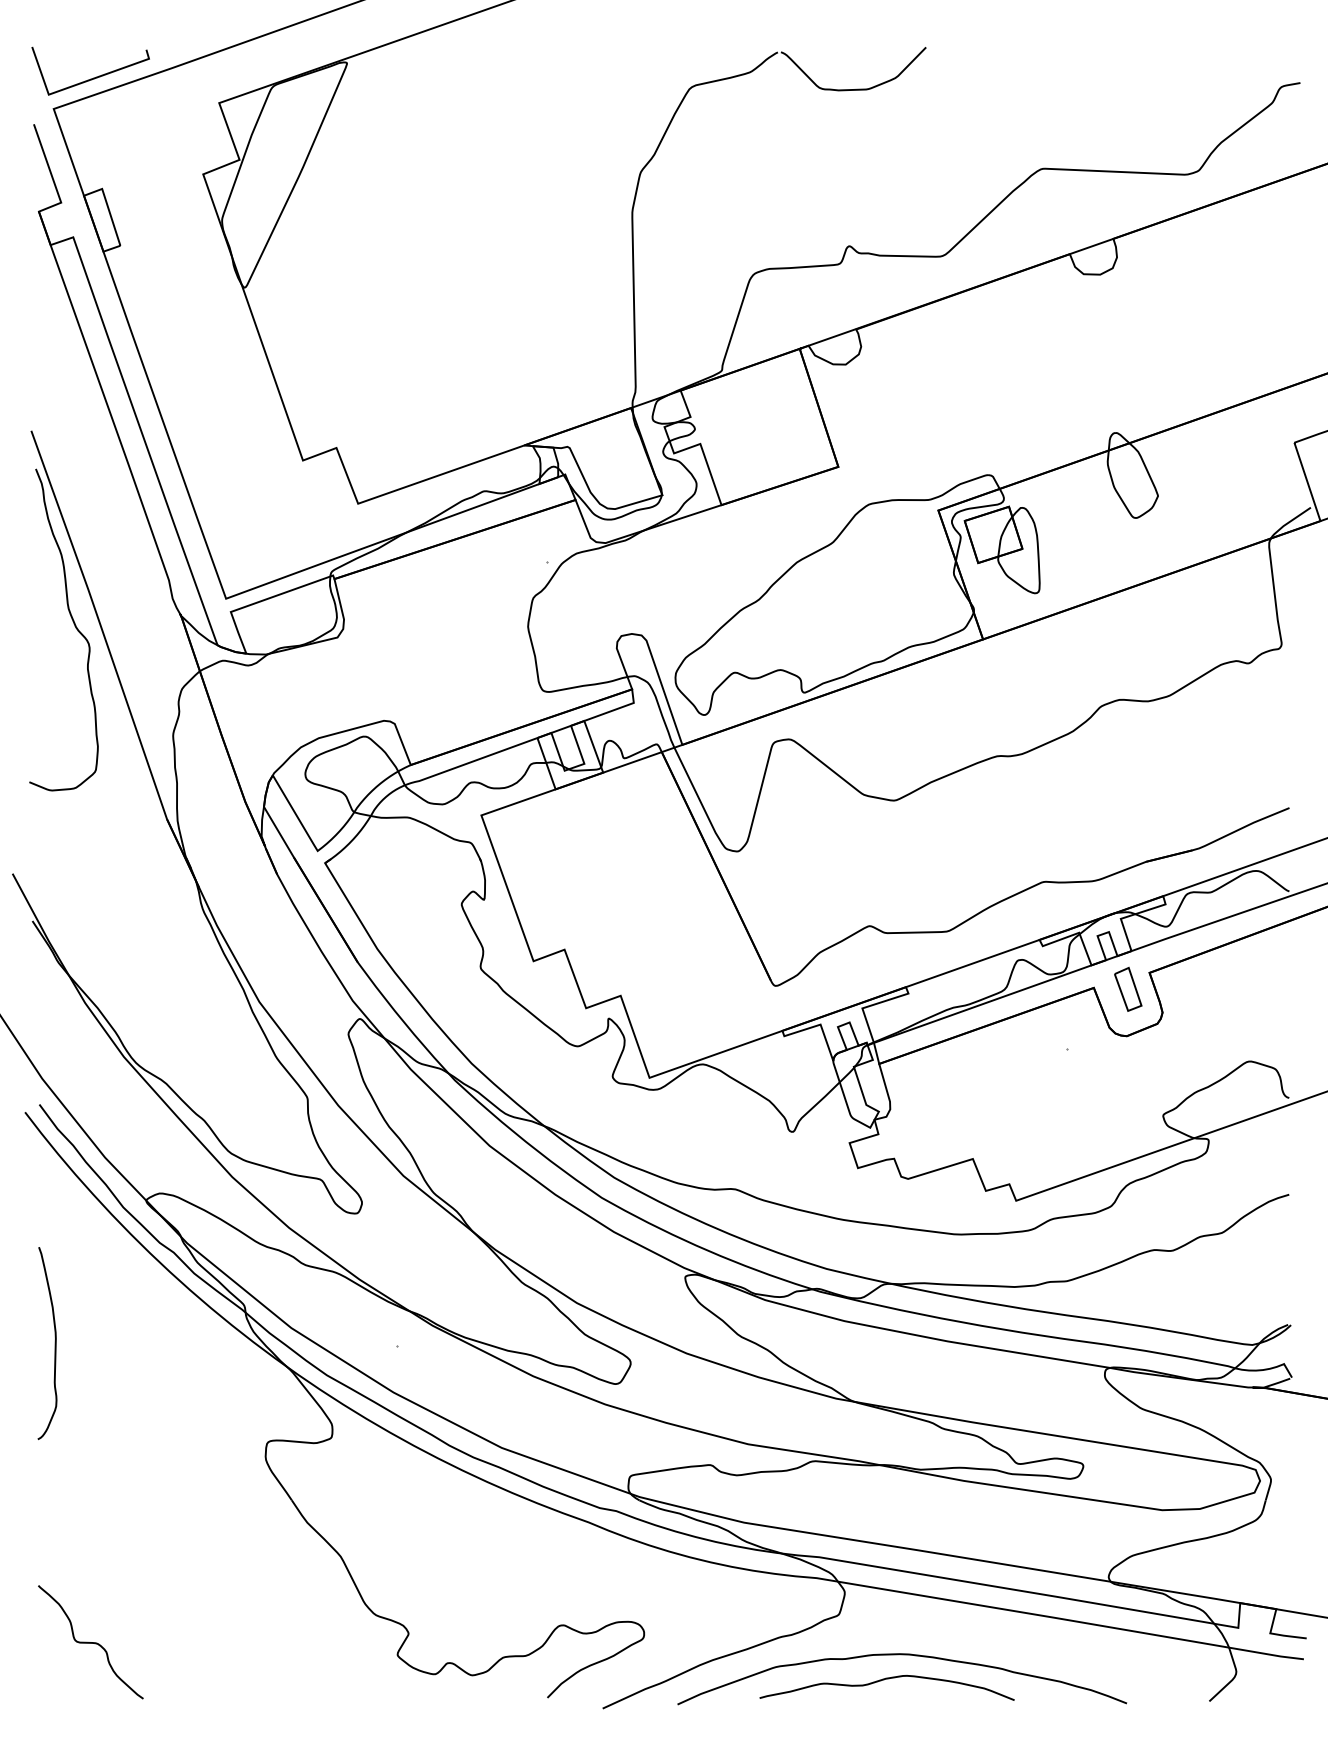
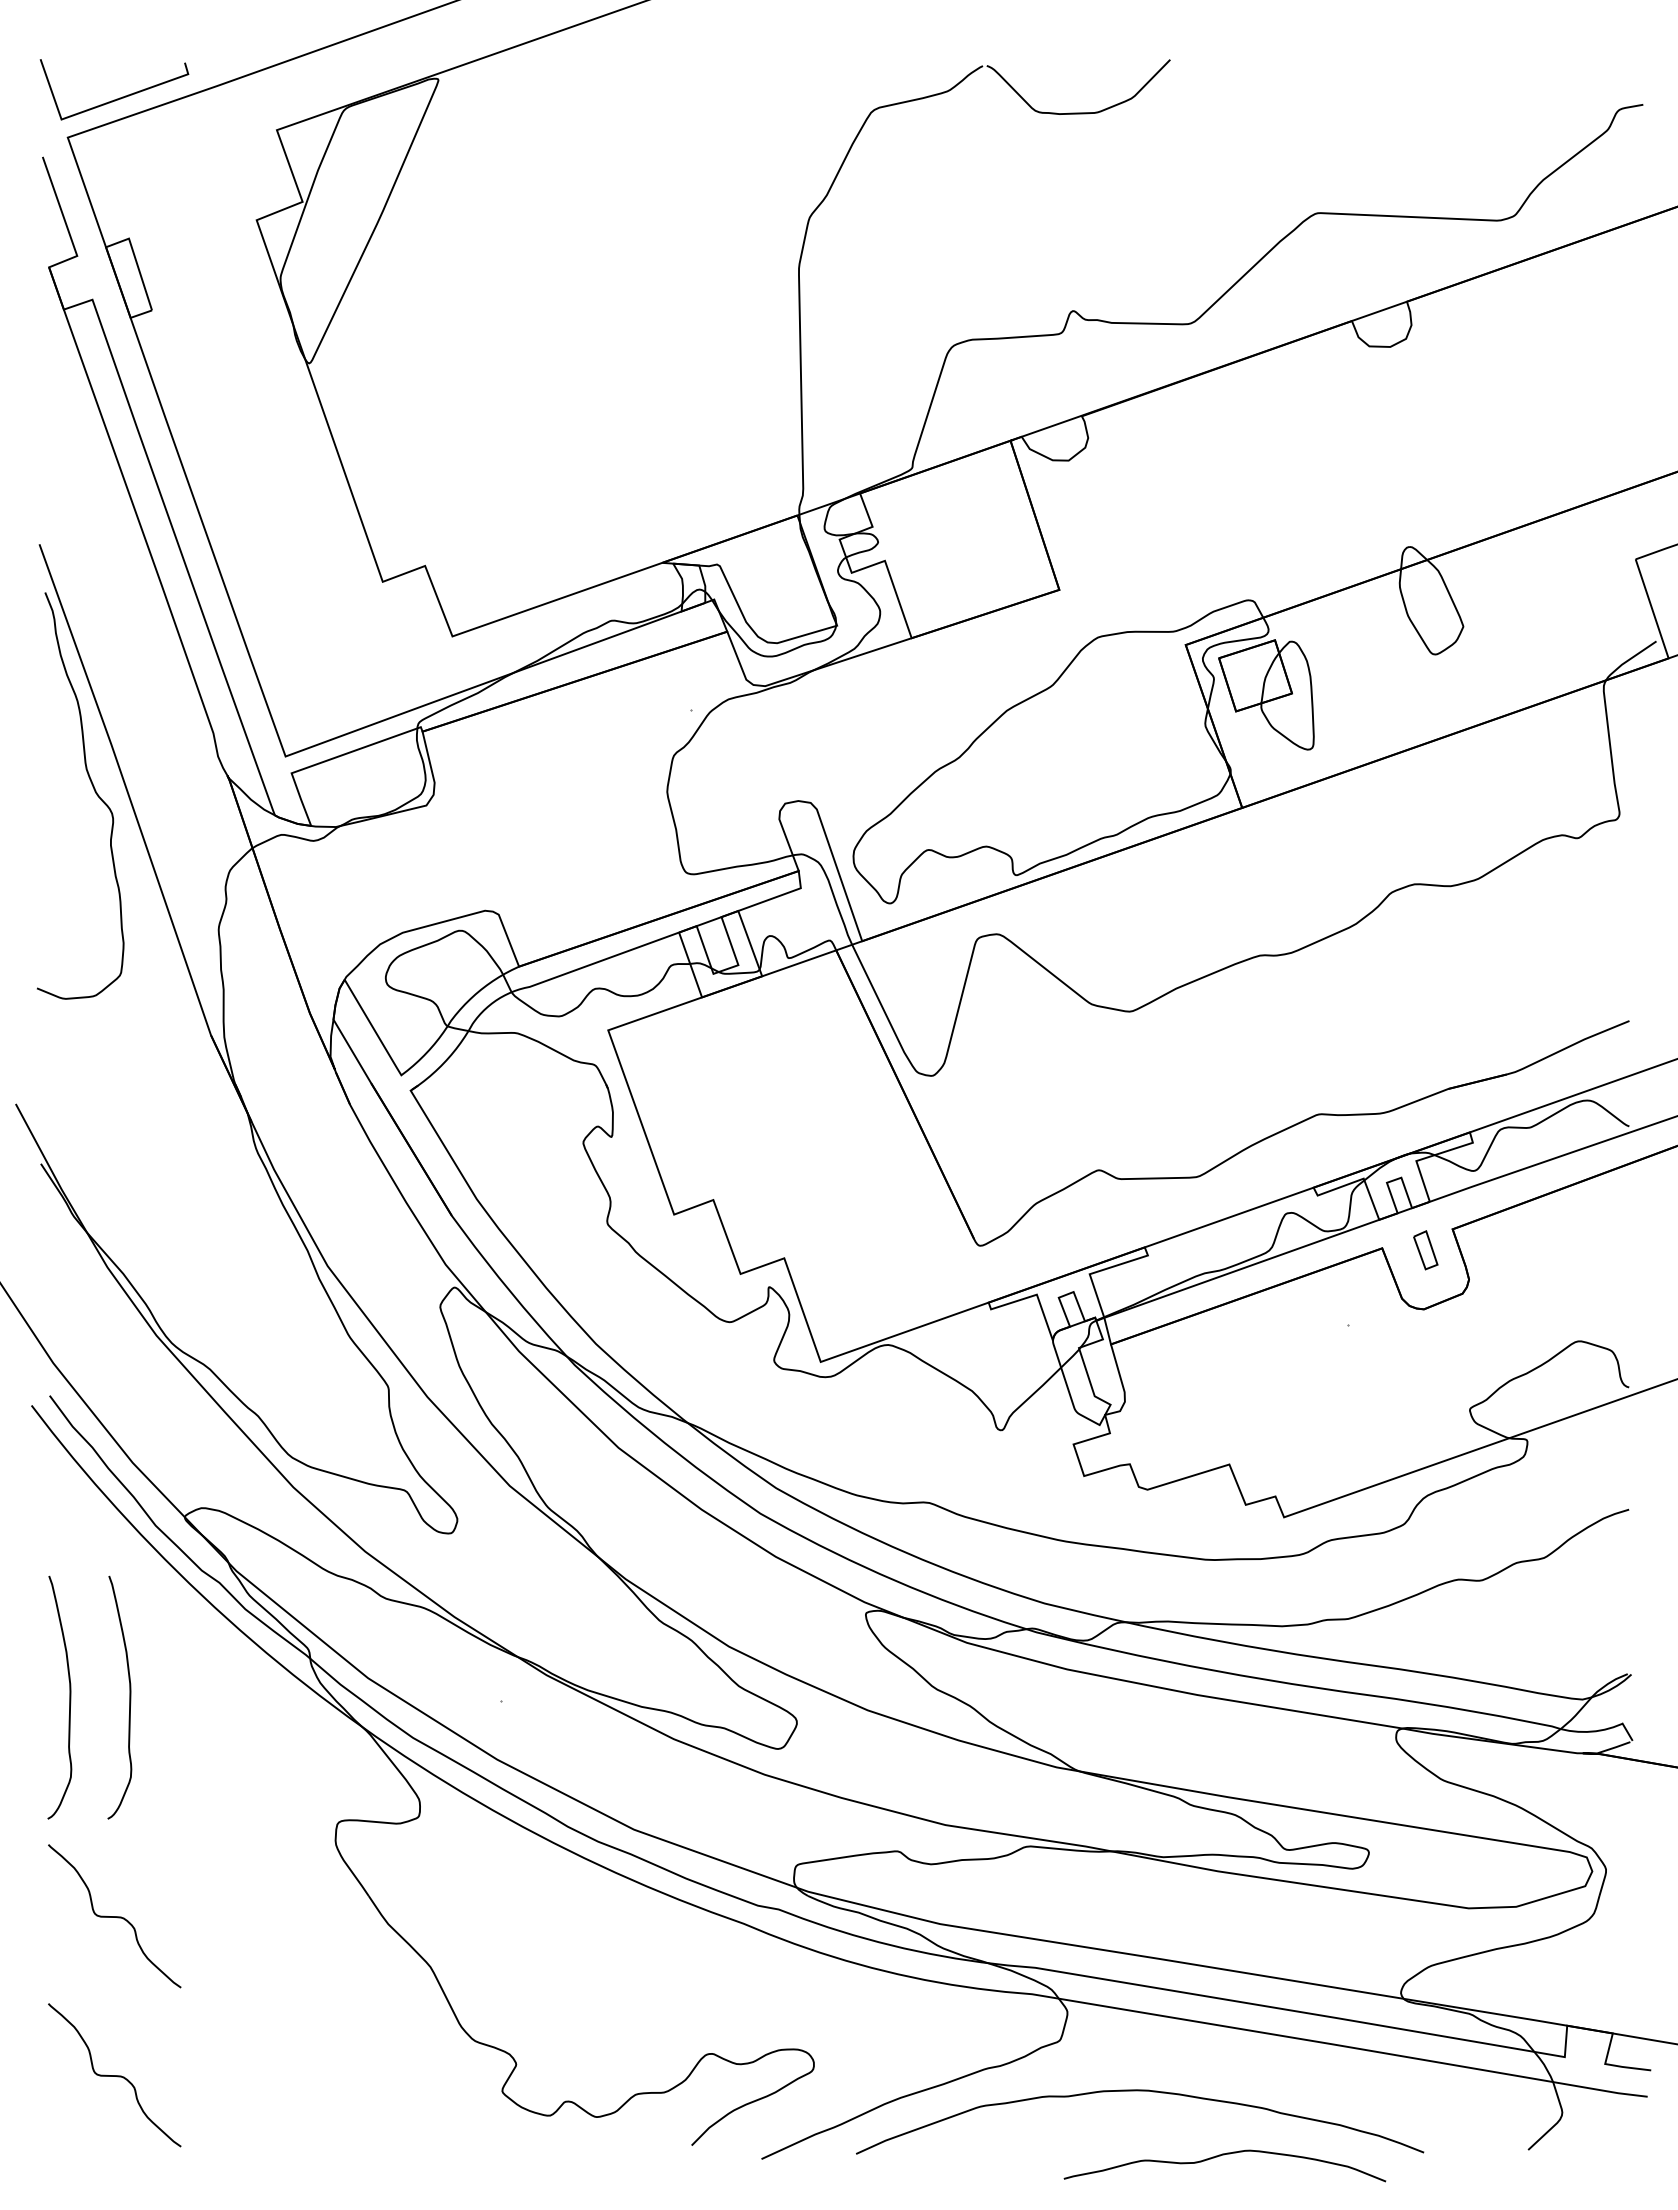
part: (1128, 989) -> (1425, 1250), size x0.7
curve: (102, 1343) -> (129, 1697), added
curve: (90, 1516) -> (114, 1916), added
curve: (883, 1680) -> (1220, 2156), moved

